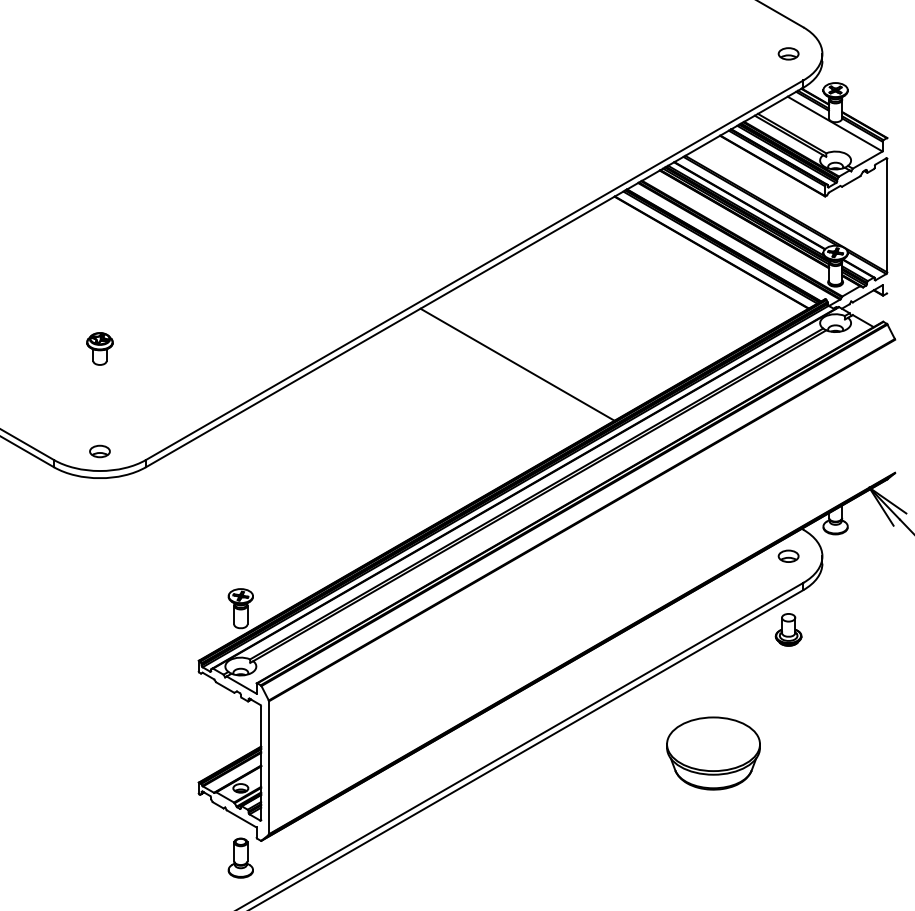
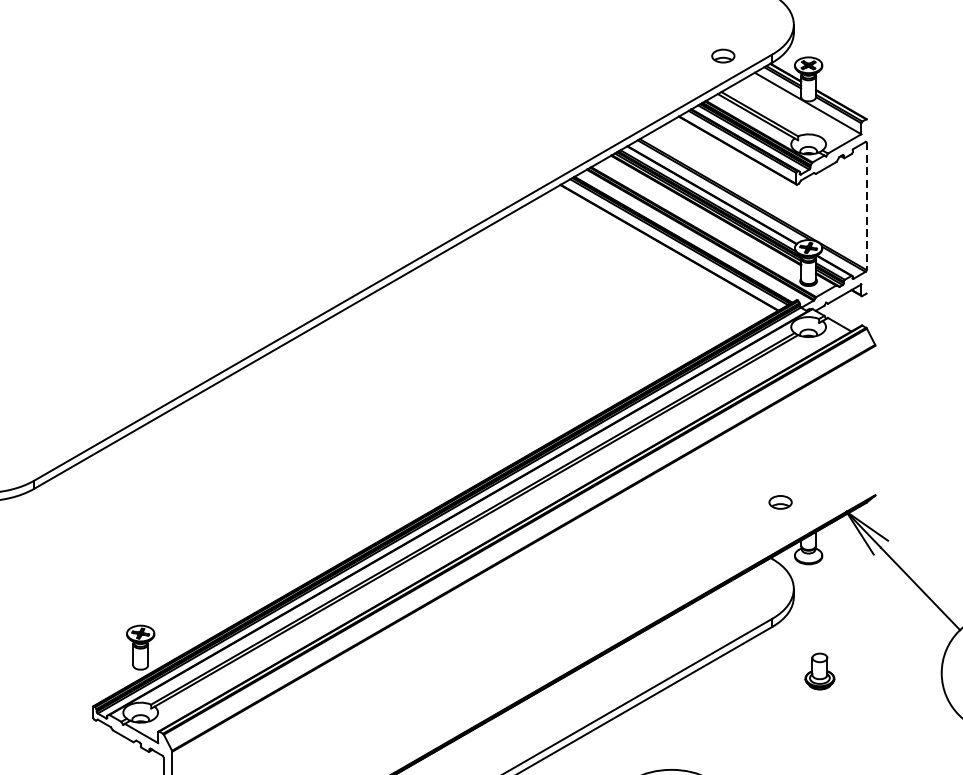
part: (788, 53) -> (723, 55), moved
line: (887, 215) -> (866, 206), solid -> dashed
line: (517, 364) -> (451, 373), removed
part: (788, 555) -> (780, 501), moved
part: (788, 629) -> (819, 671), moved

